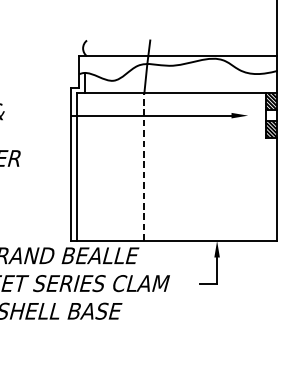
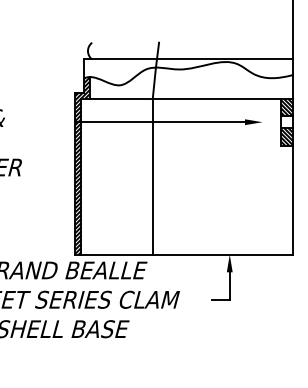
hatch: (77, 156) -> (82, 165), added
line: (144, 166) -> (152, 176), dashed -> solid

